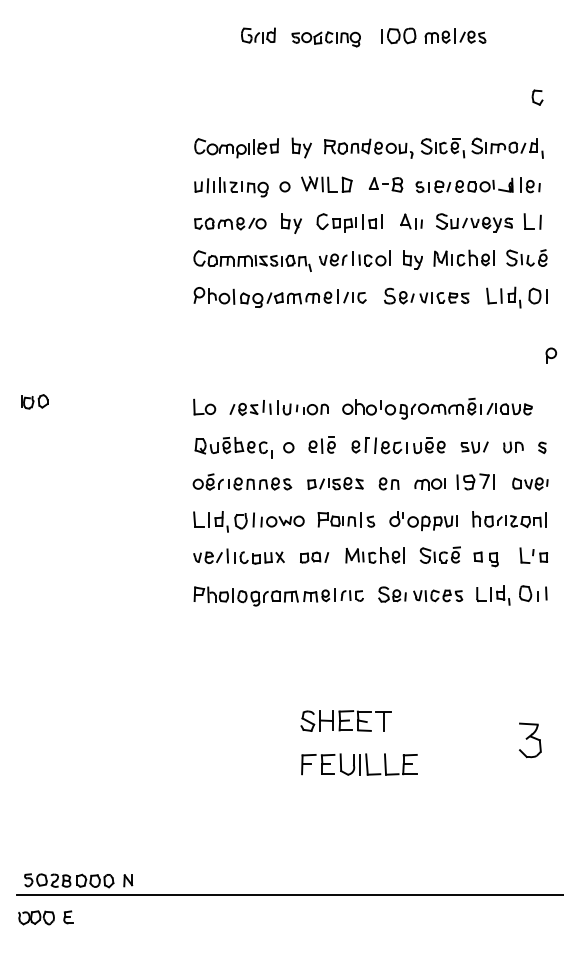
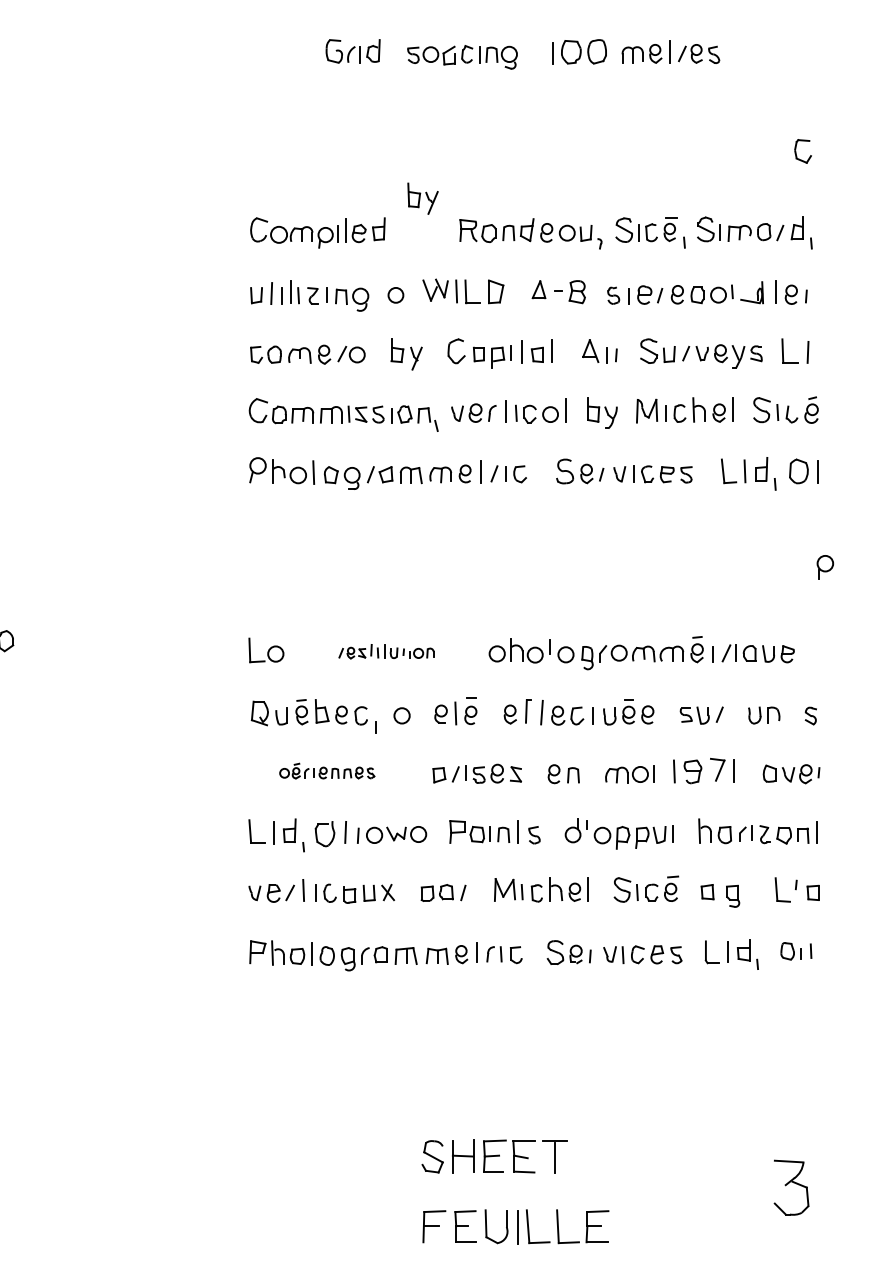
part: (301, 147) -> (422, 197), moved
part: (278, 407) -> (385, 651), size x0.6
part: (242, 481) -> (327, 770), size x0.6
part: (533, 593) -> (796, 950), size x0.7

